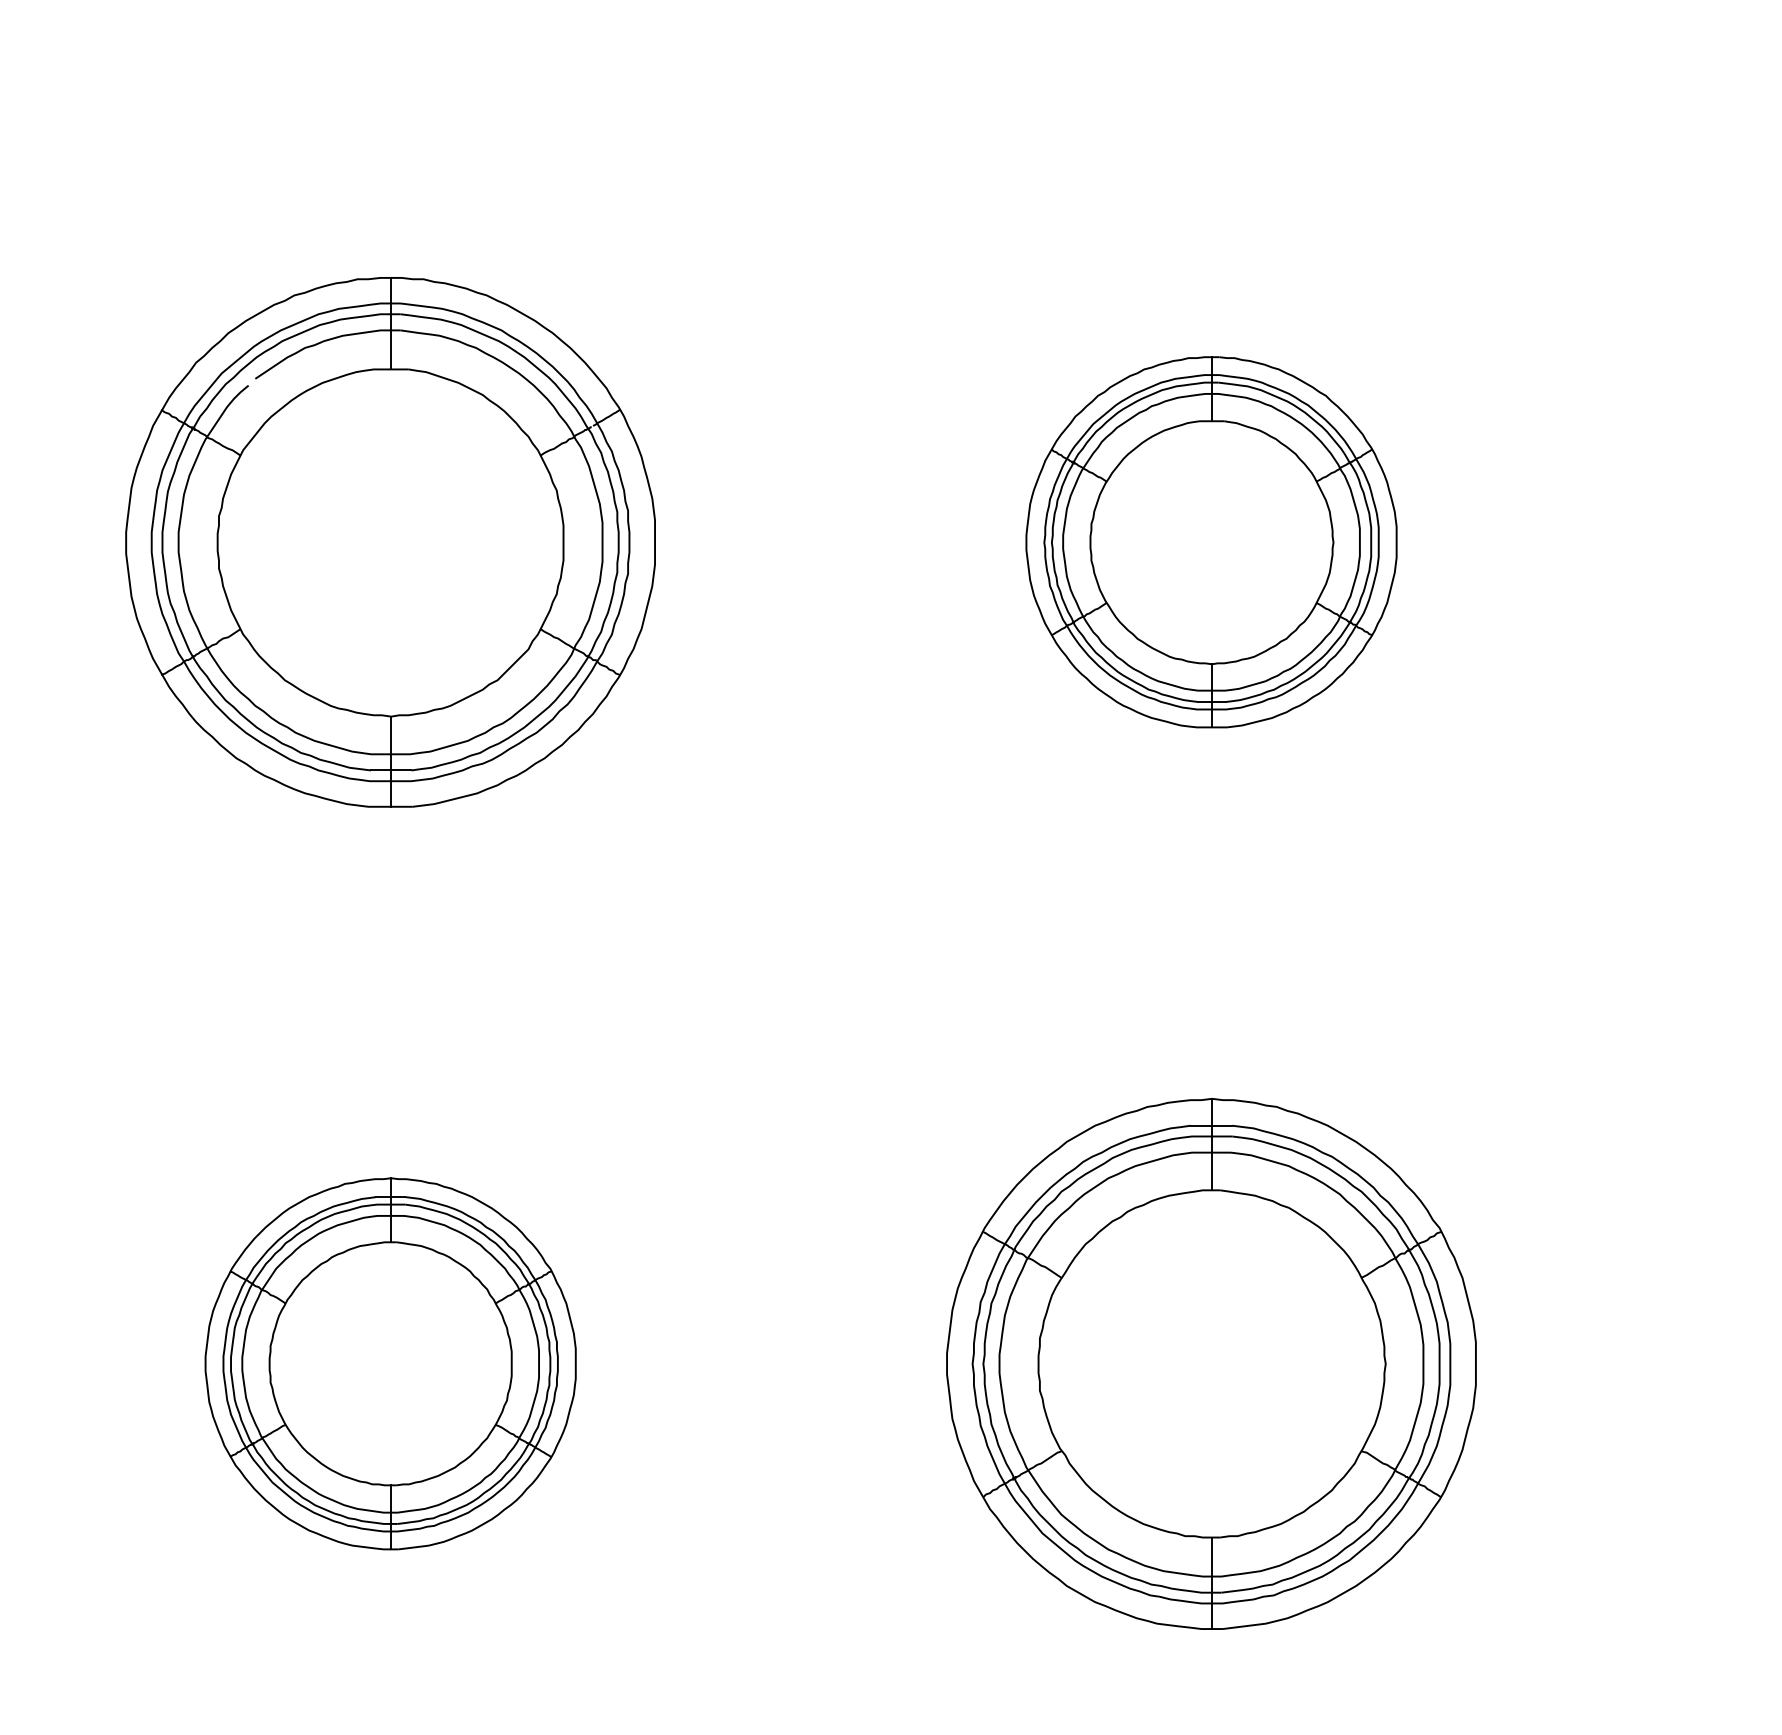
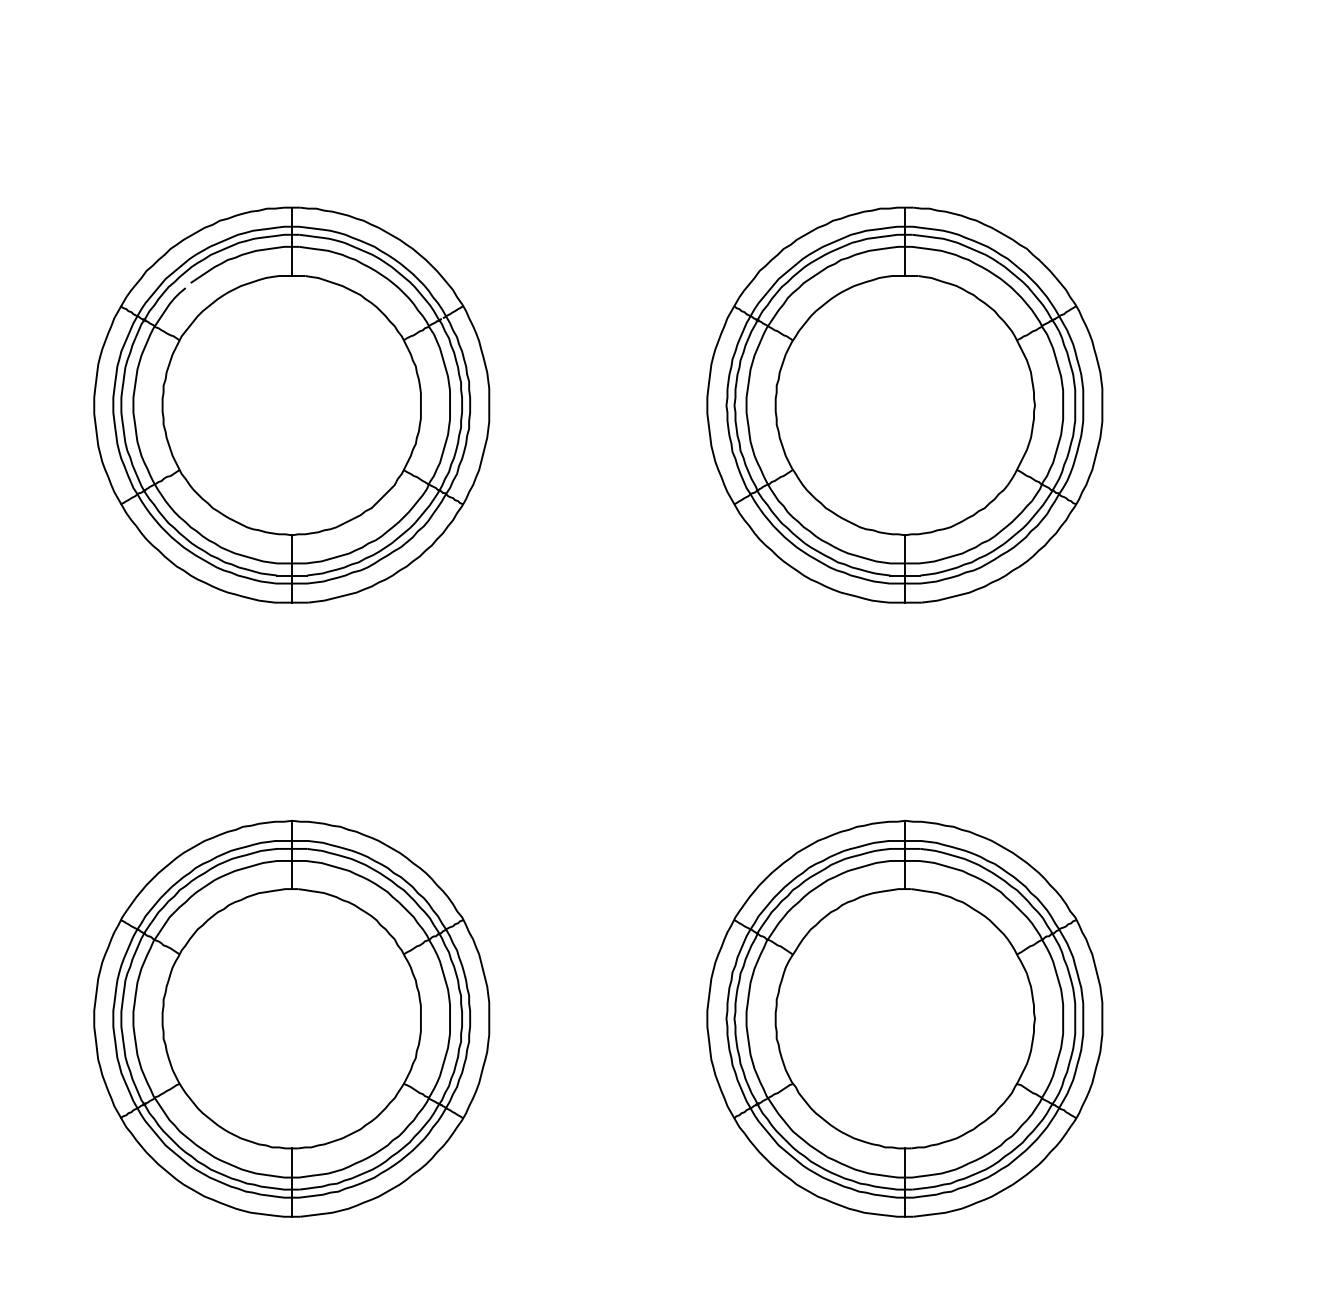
part: (1210, 541) -> (904, 404), size x1.43
part: (390, 1363) -> (291, 1018), size x1.43

